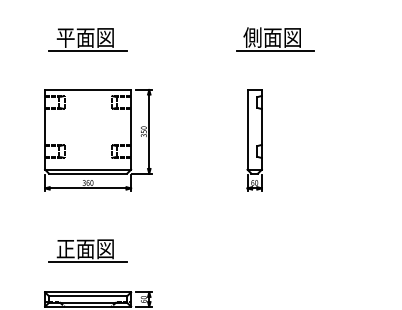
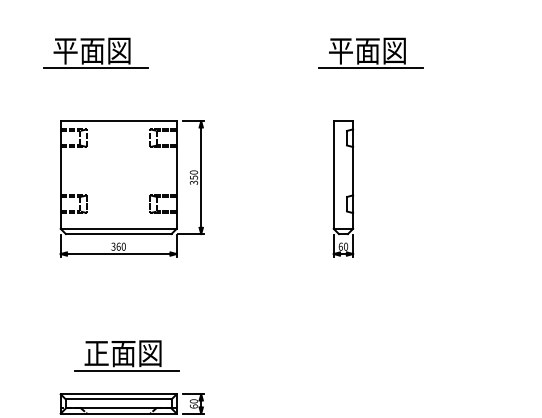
text: (252, 37) -> (340, 50), 側面図 -> 平面図
part: (87, 39) -> (94, 53), moved
part: (87, 250) -> (125, 355), moved

